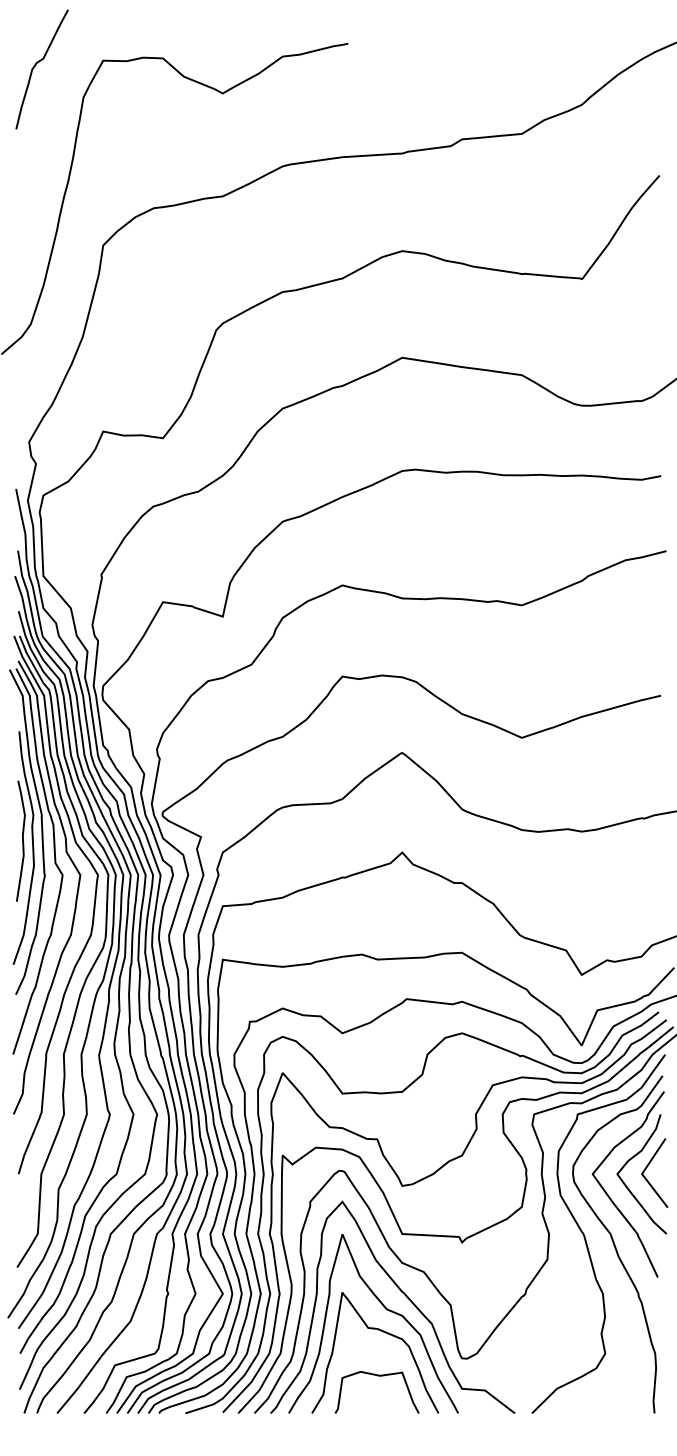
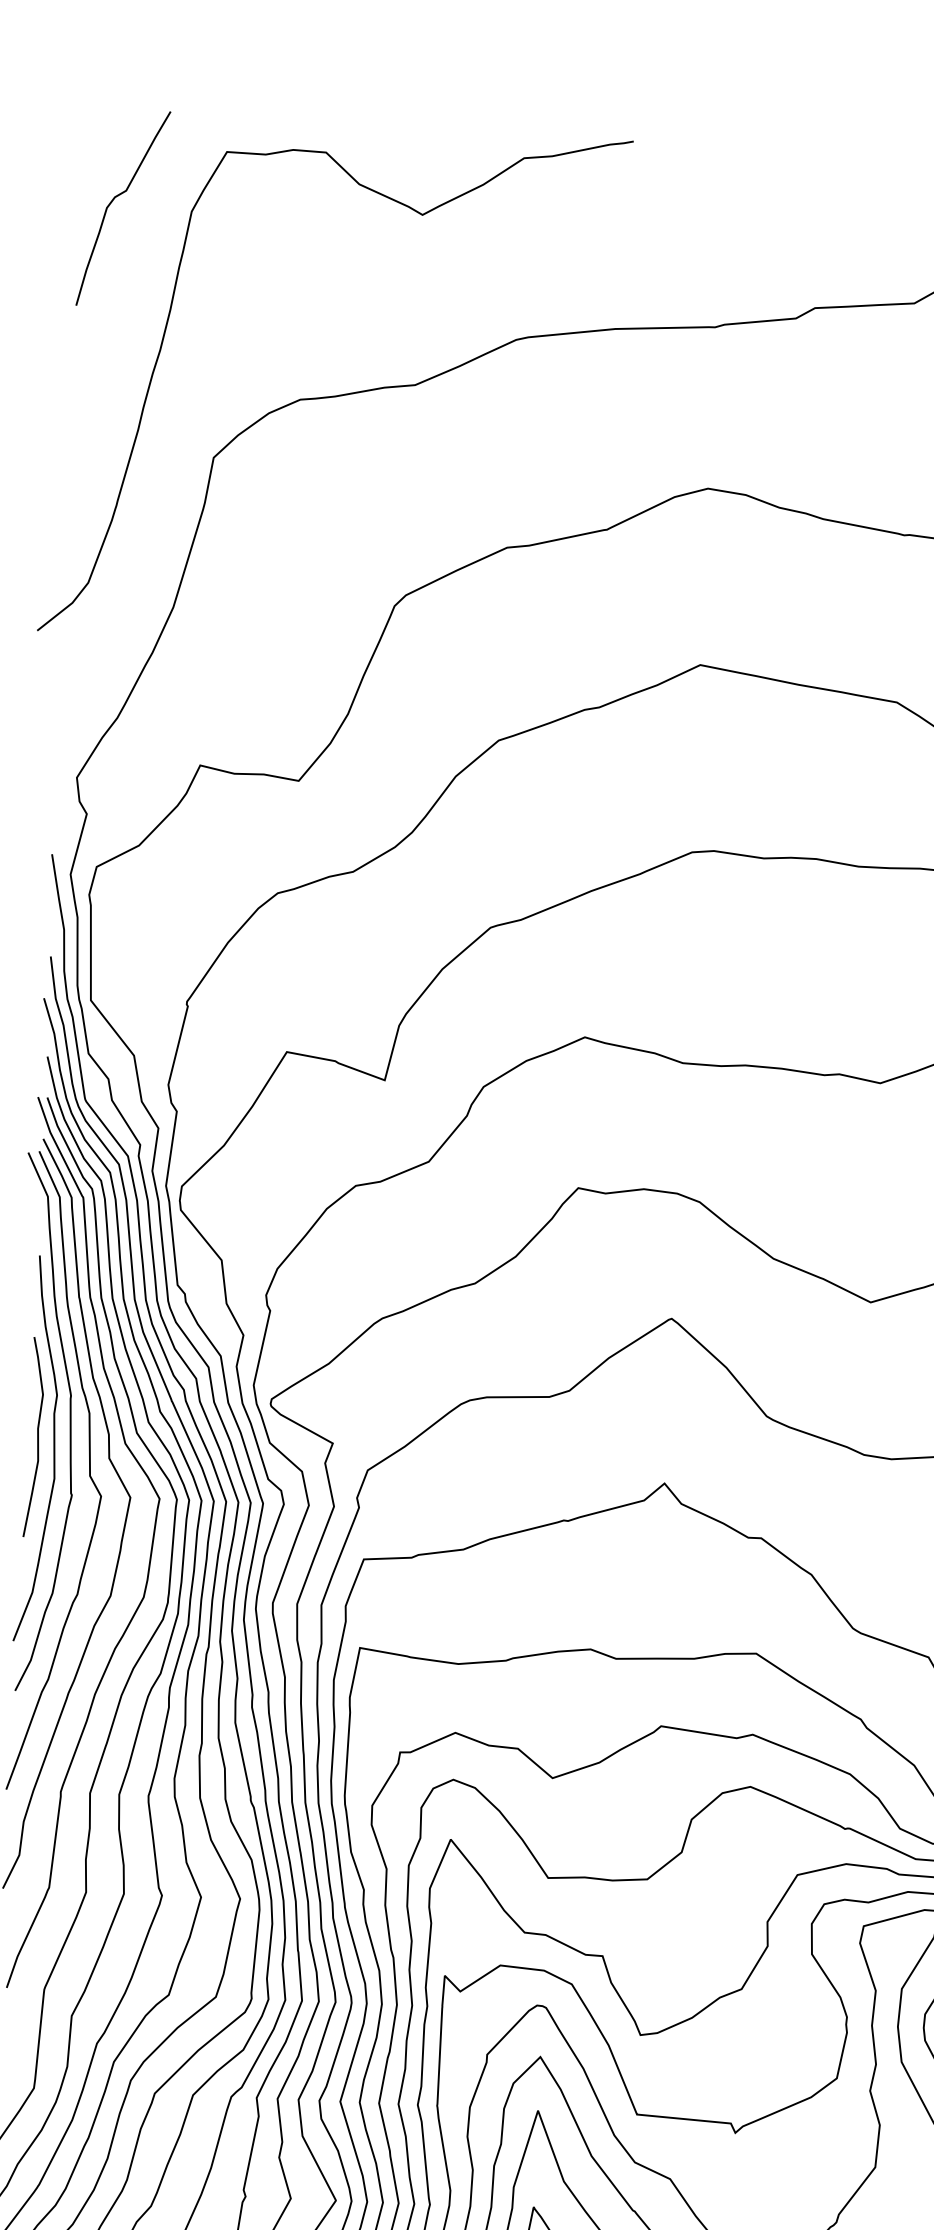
curve: (36, 65) -> (114, 201), moved

